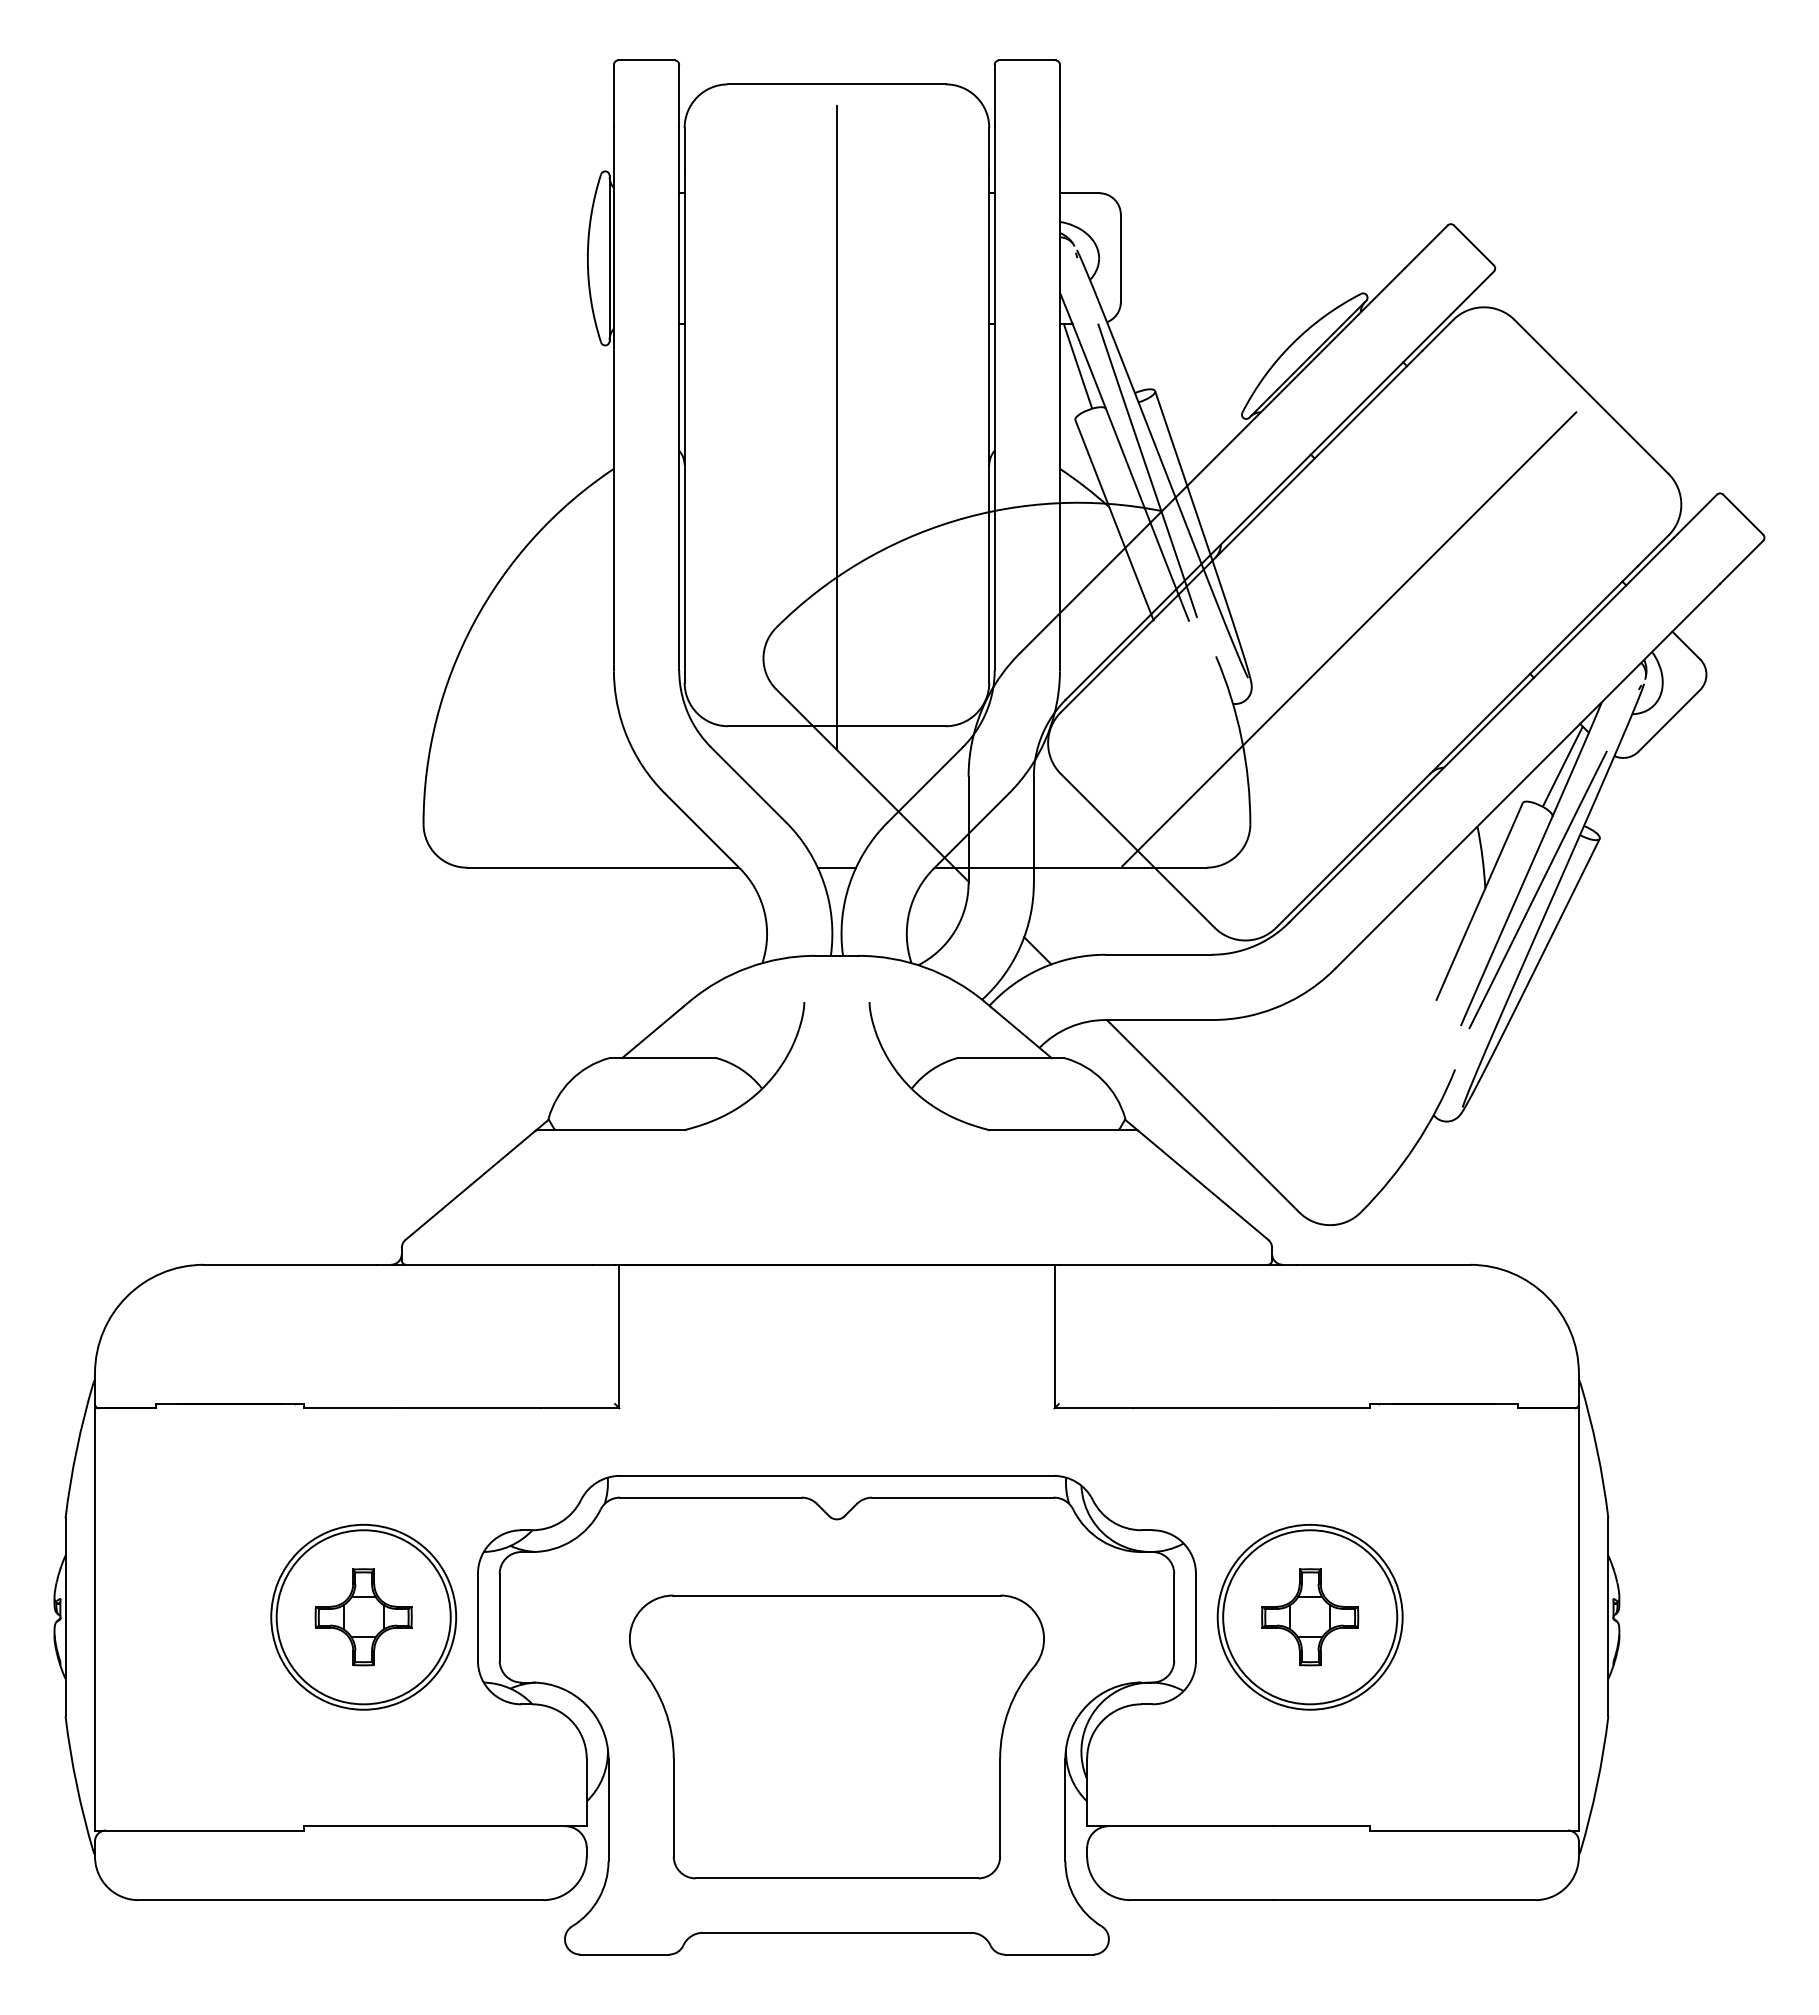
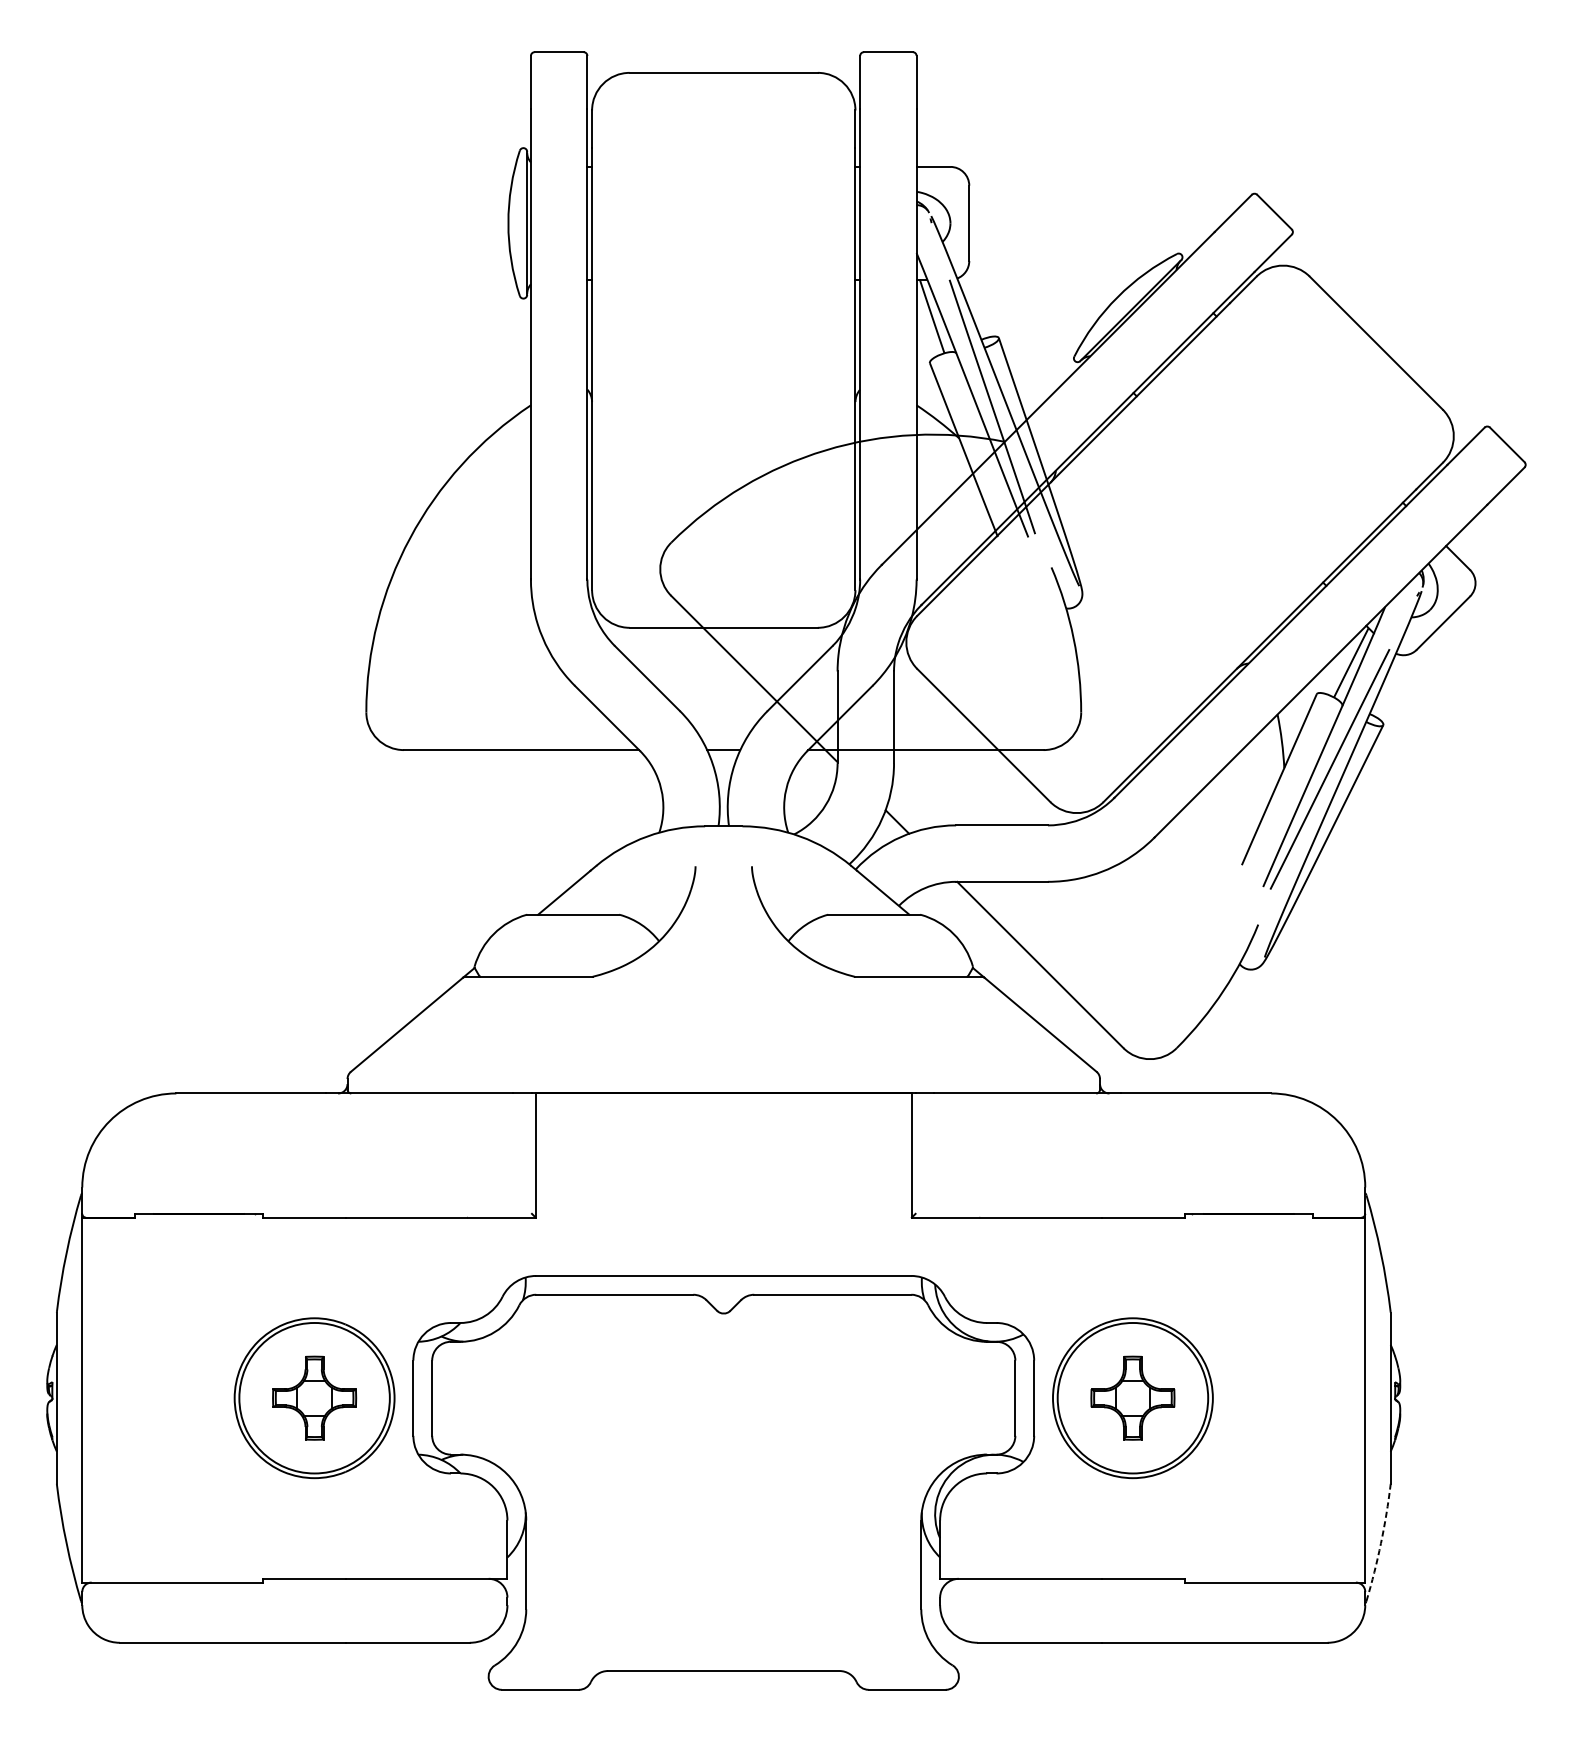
line: (836, 427) -> (723, 369), removed
line: (1349, 639) -> (1166, 552), removed
part: (836, 1736) -> (723, 1501), removed
arc: (1597, 1785) -> (1381, 1543), solid -> dashed

